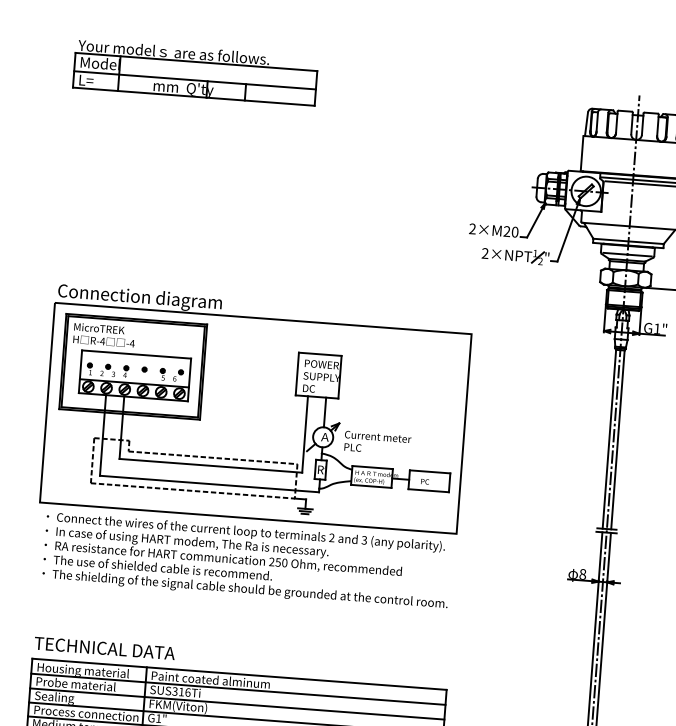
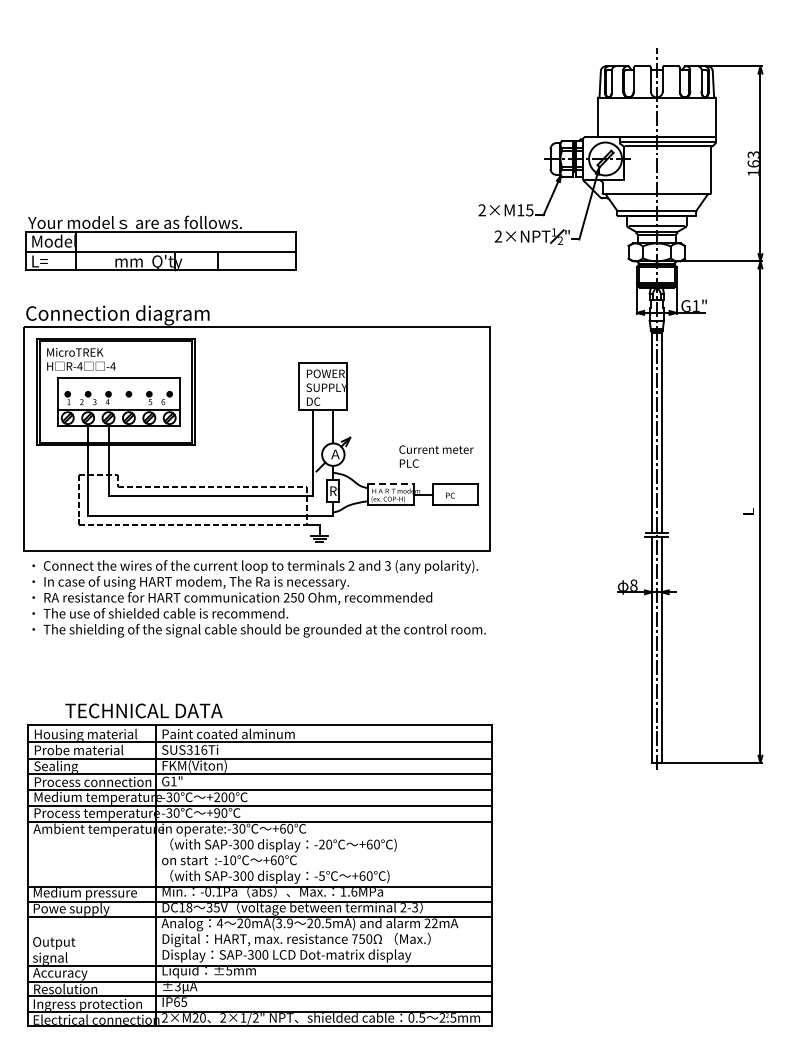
part: (195, 72) -> (160, 243), moved
text: (511, 232) -> (525, 210), 2×M20 -> 2×M15
text: (377, 443) -> (436, 456), moved
line: (372, 467) -> (390, 484), solid -> dashed
text: (104, 648) -> (143, 710), moved

